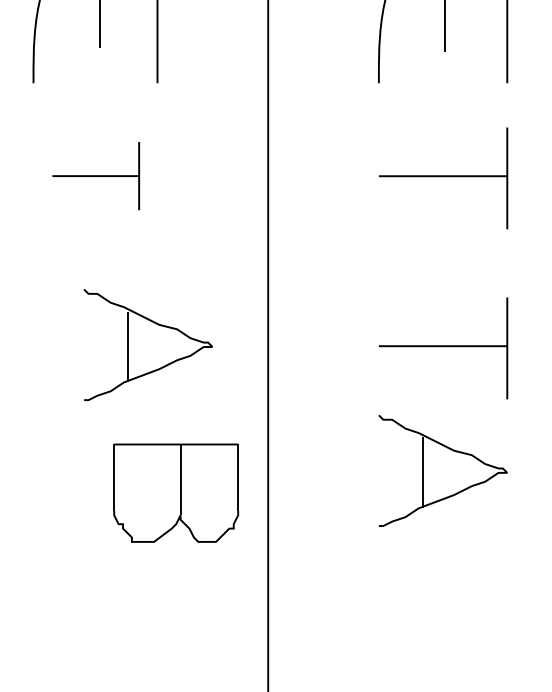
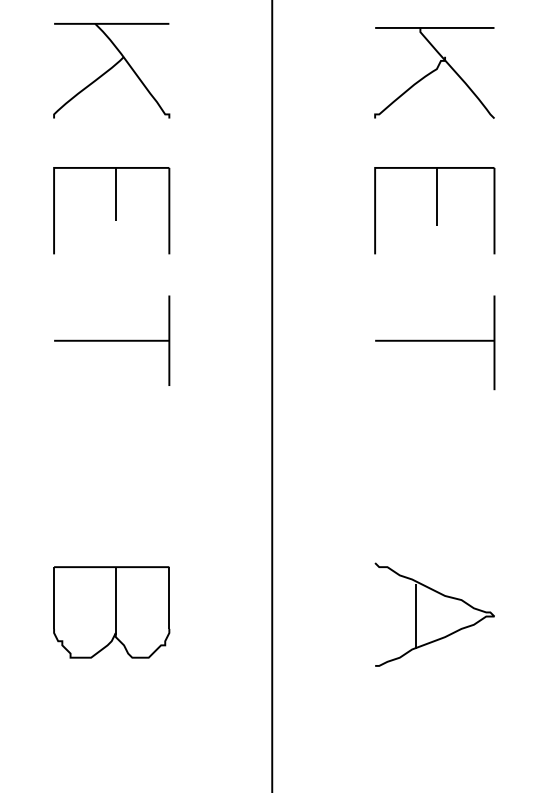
part: (96, 175) -> (112, 340), size x1.43
part: (147, 344) -> (160, 497), removed
part: (443, 348) -> (435, 500), removed
part: (175, 493) -> (111, 612), moved

